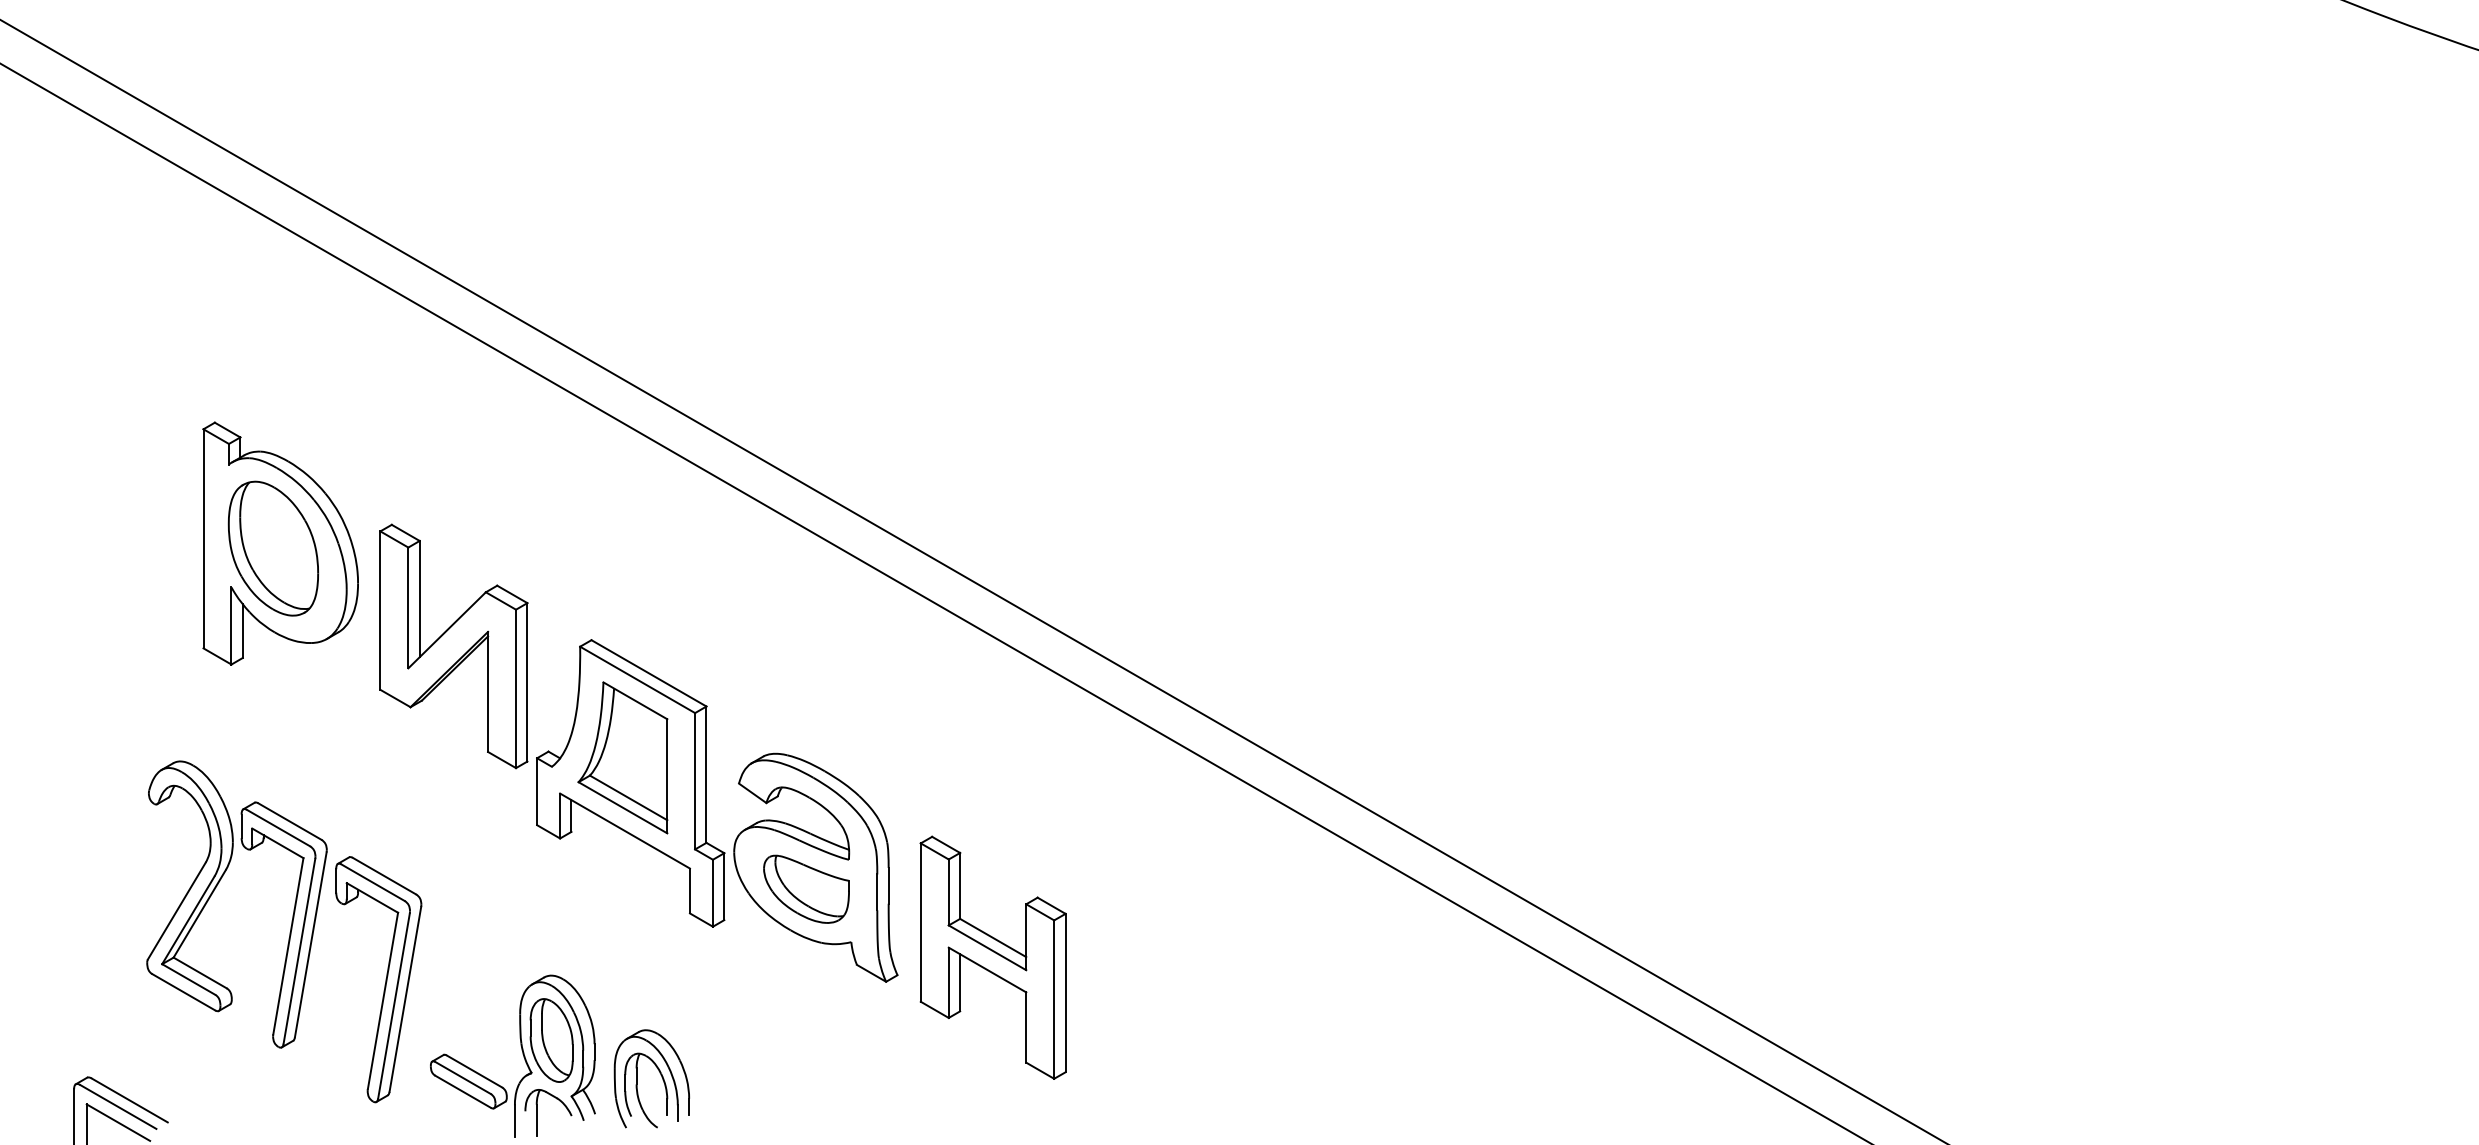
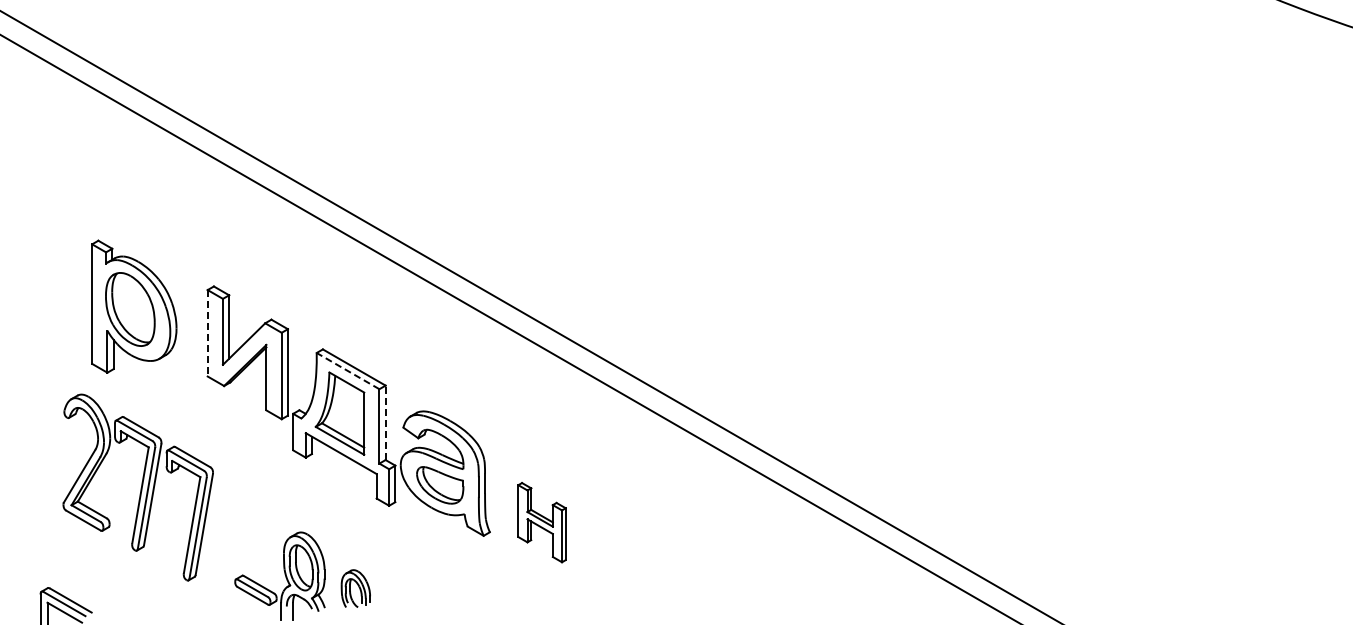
part: (281, 543) -> (134, 306), moved
line: (380, 610) -> (207, 333), solid -> dashed
line: (636, 678) -> (347, 370), solid -> dashed
line: (706, 774) -> (385, 422), solid -> dashed
part: (282, 931) -> (137, 487), moved
part: (992, 957) -> (541, 522), size x0.6
part: (651, 1078) -> (355, 588), size x0.7

